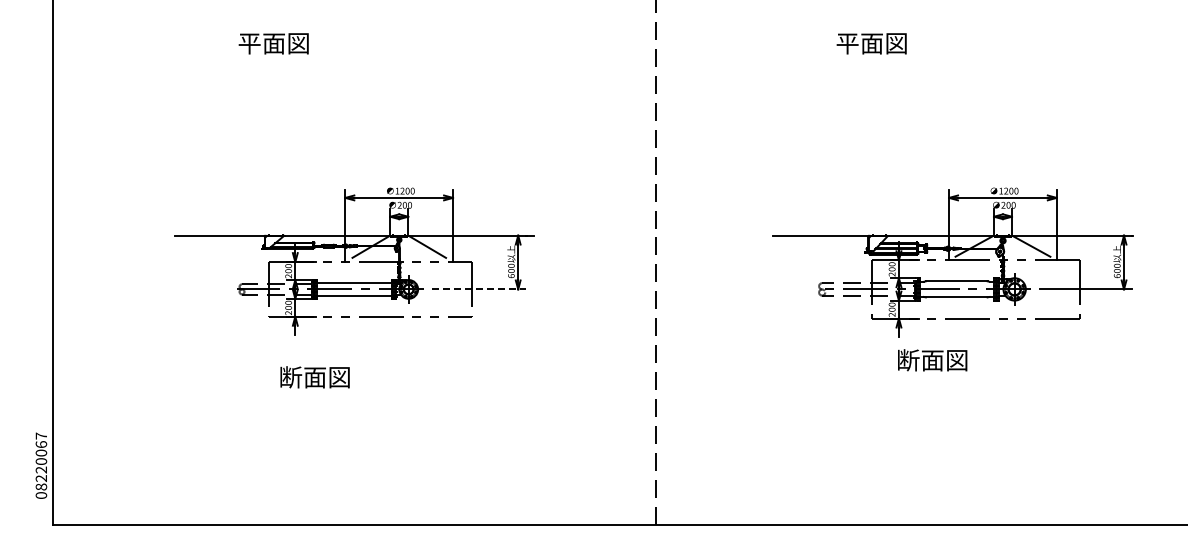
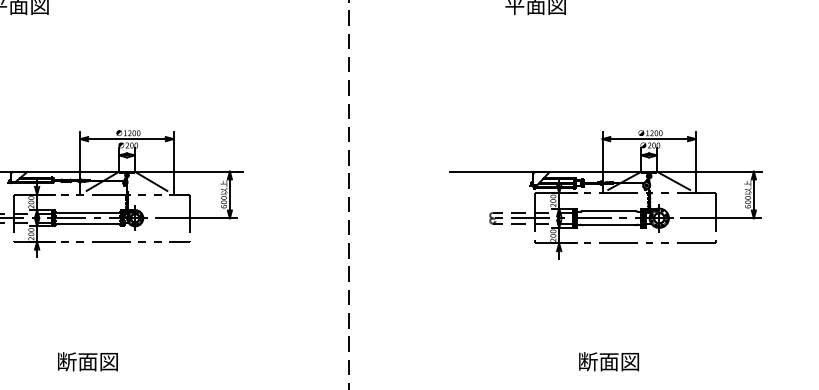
line: (479, 289) -> (196, 218), dashed -> solid
text: (932, 360) -> (608, 361), moved
text: (314, 377) -> (87, 361), moved

